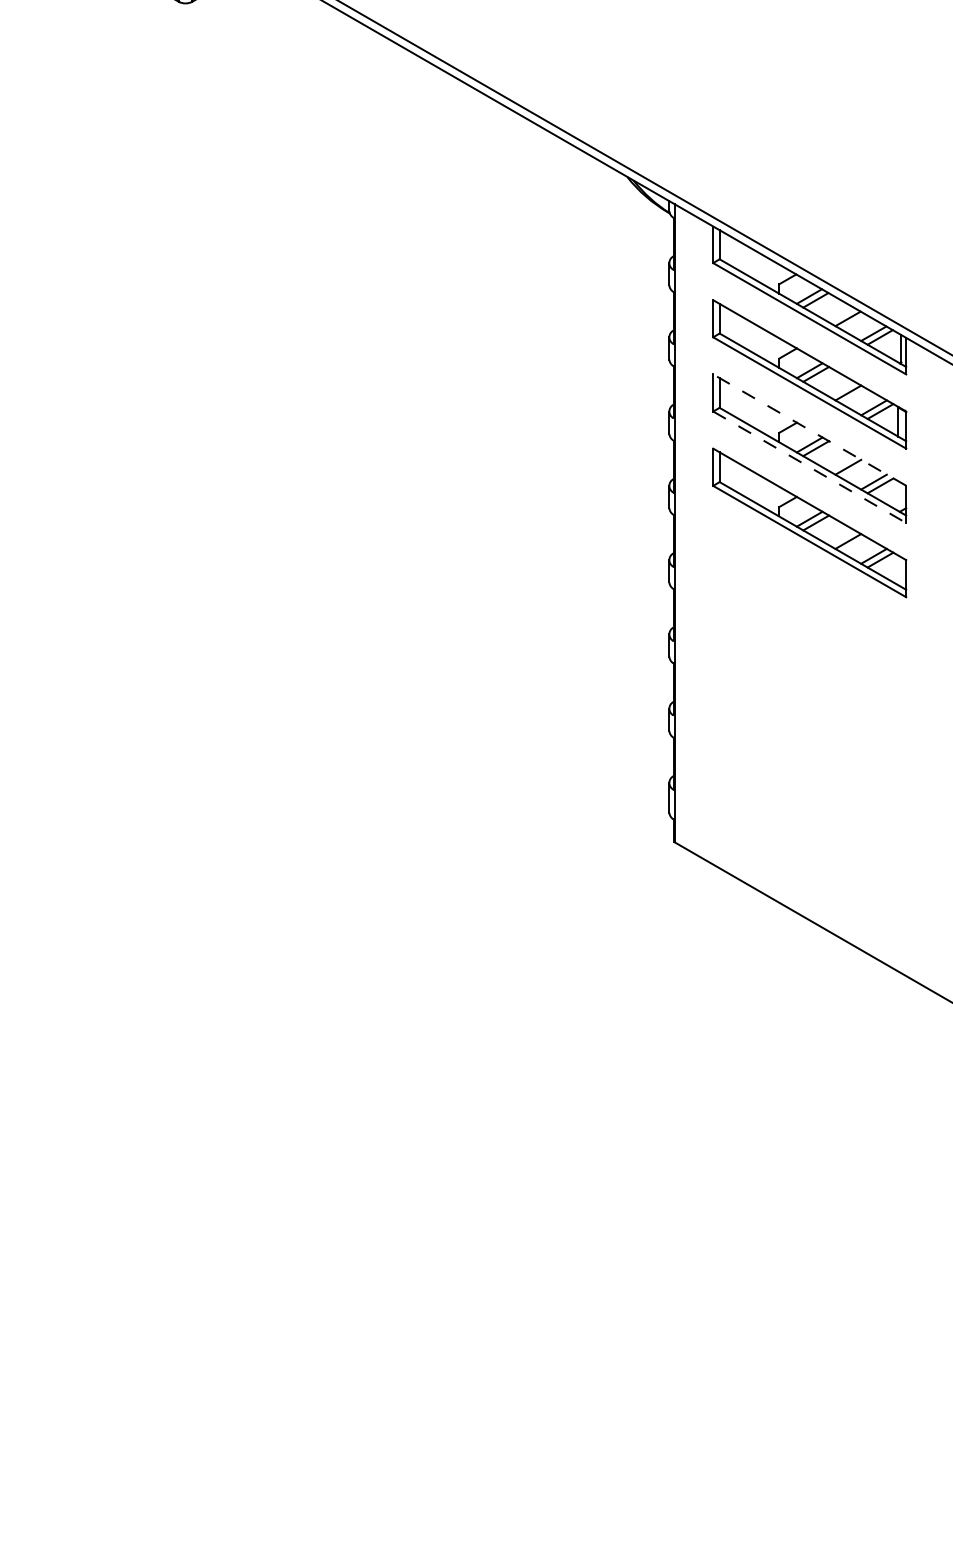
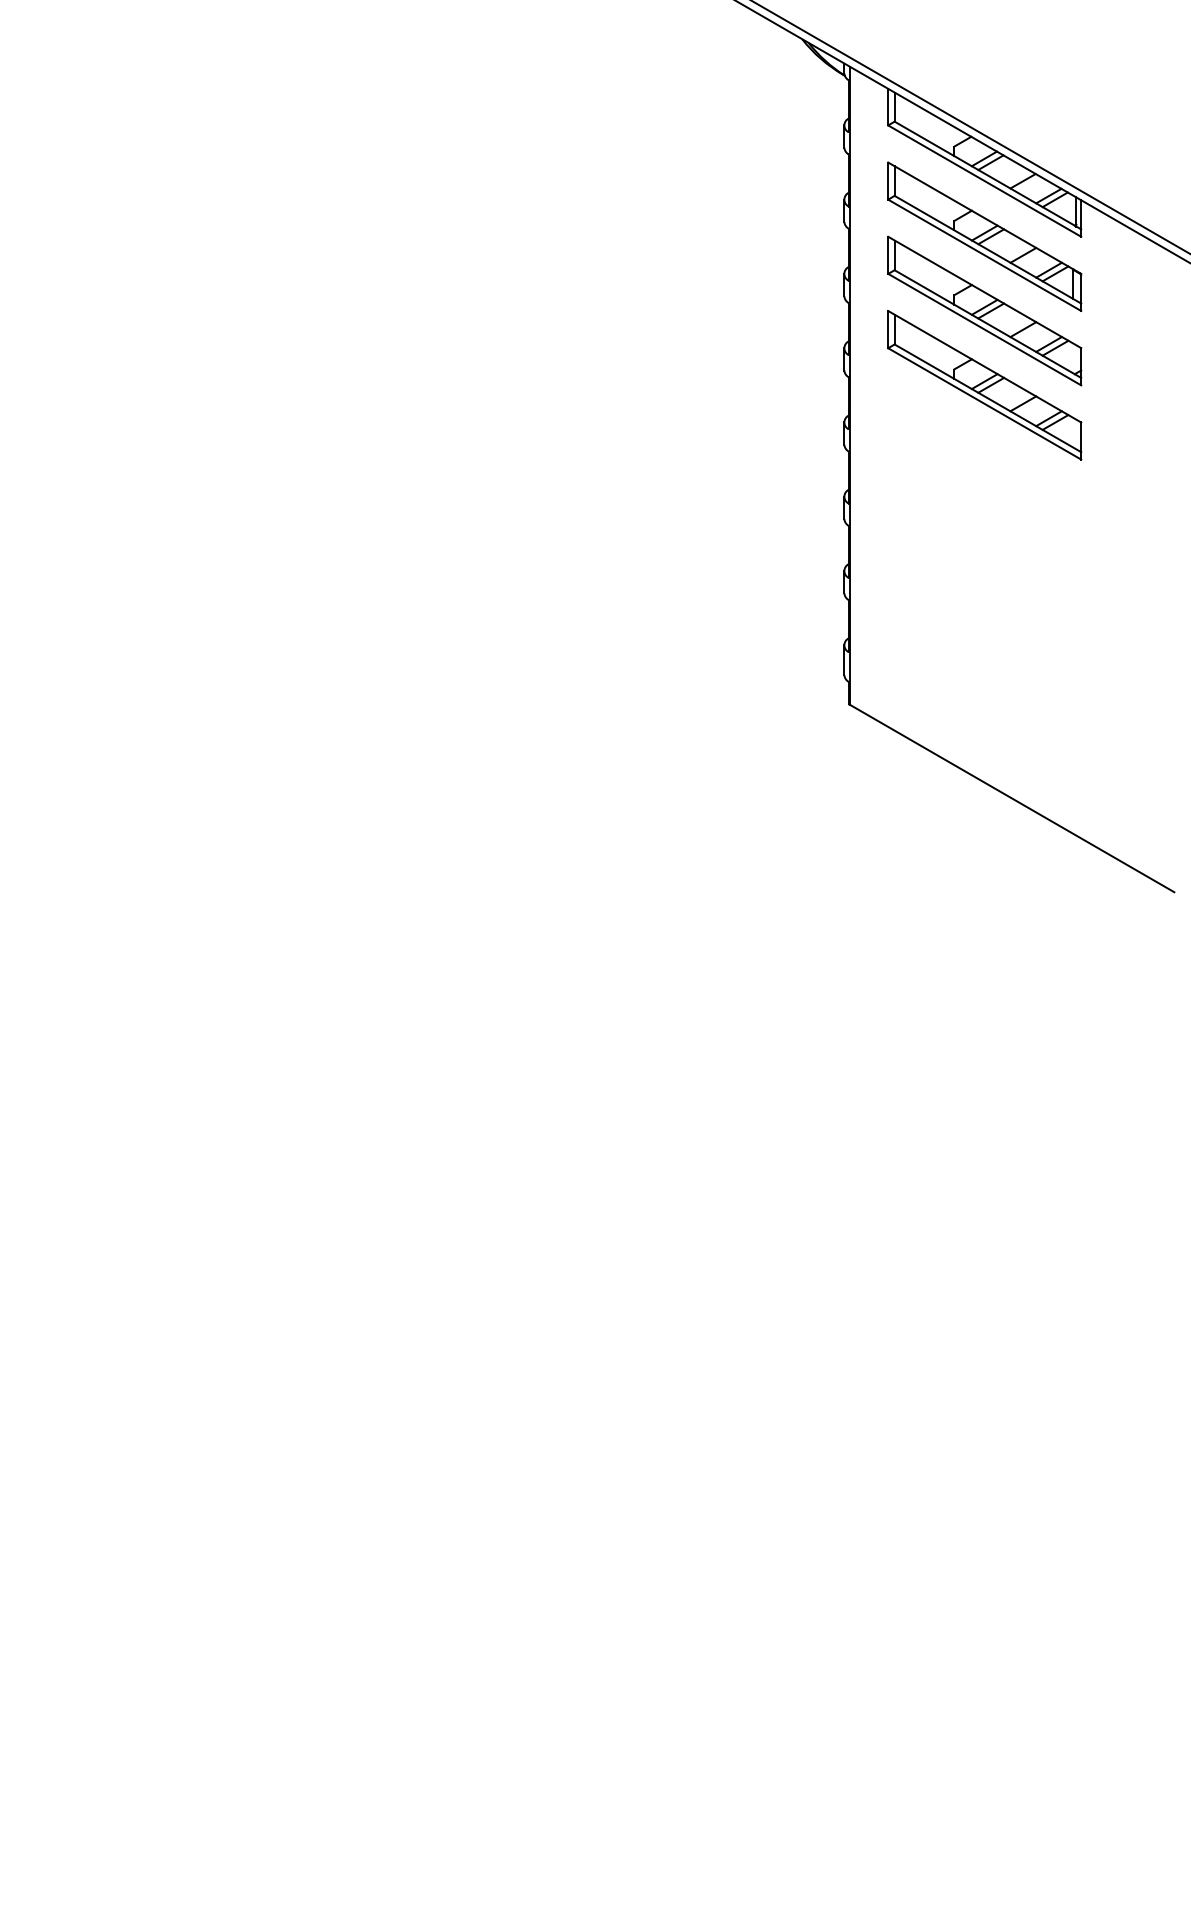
line: (809, 430) -> (984, 292), dashed -> solid
line: (810, 467) -> (985, 329), dashed -> solid

